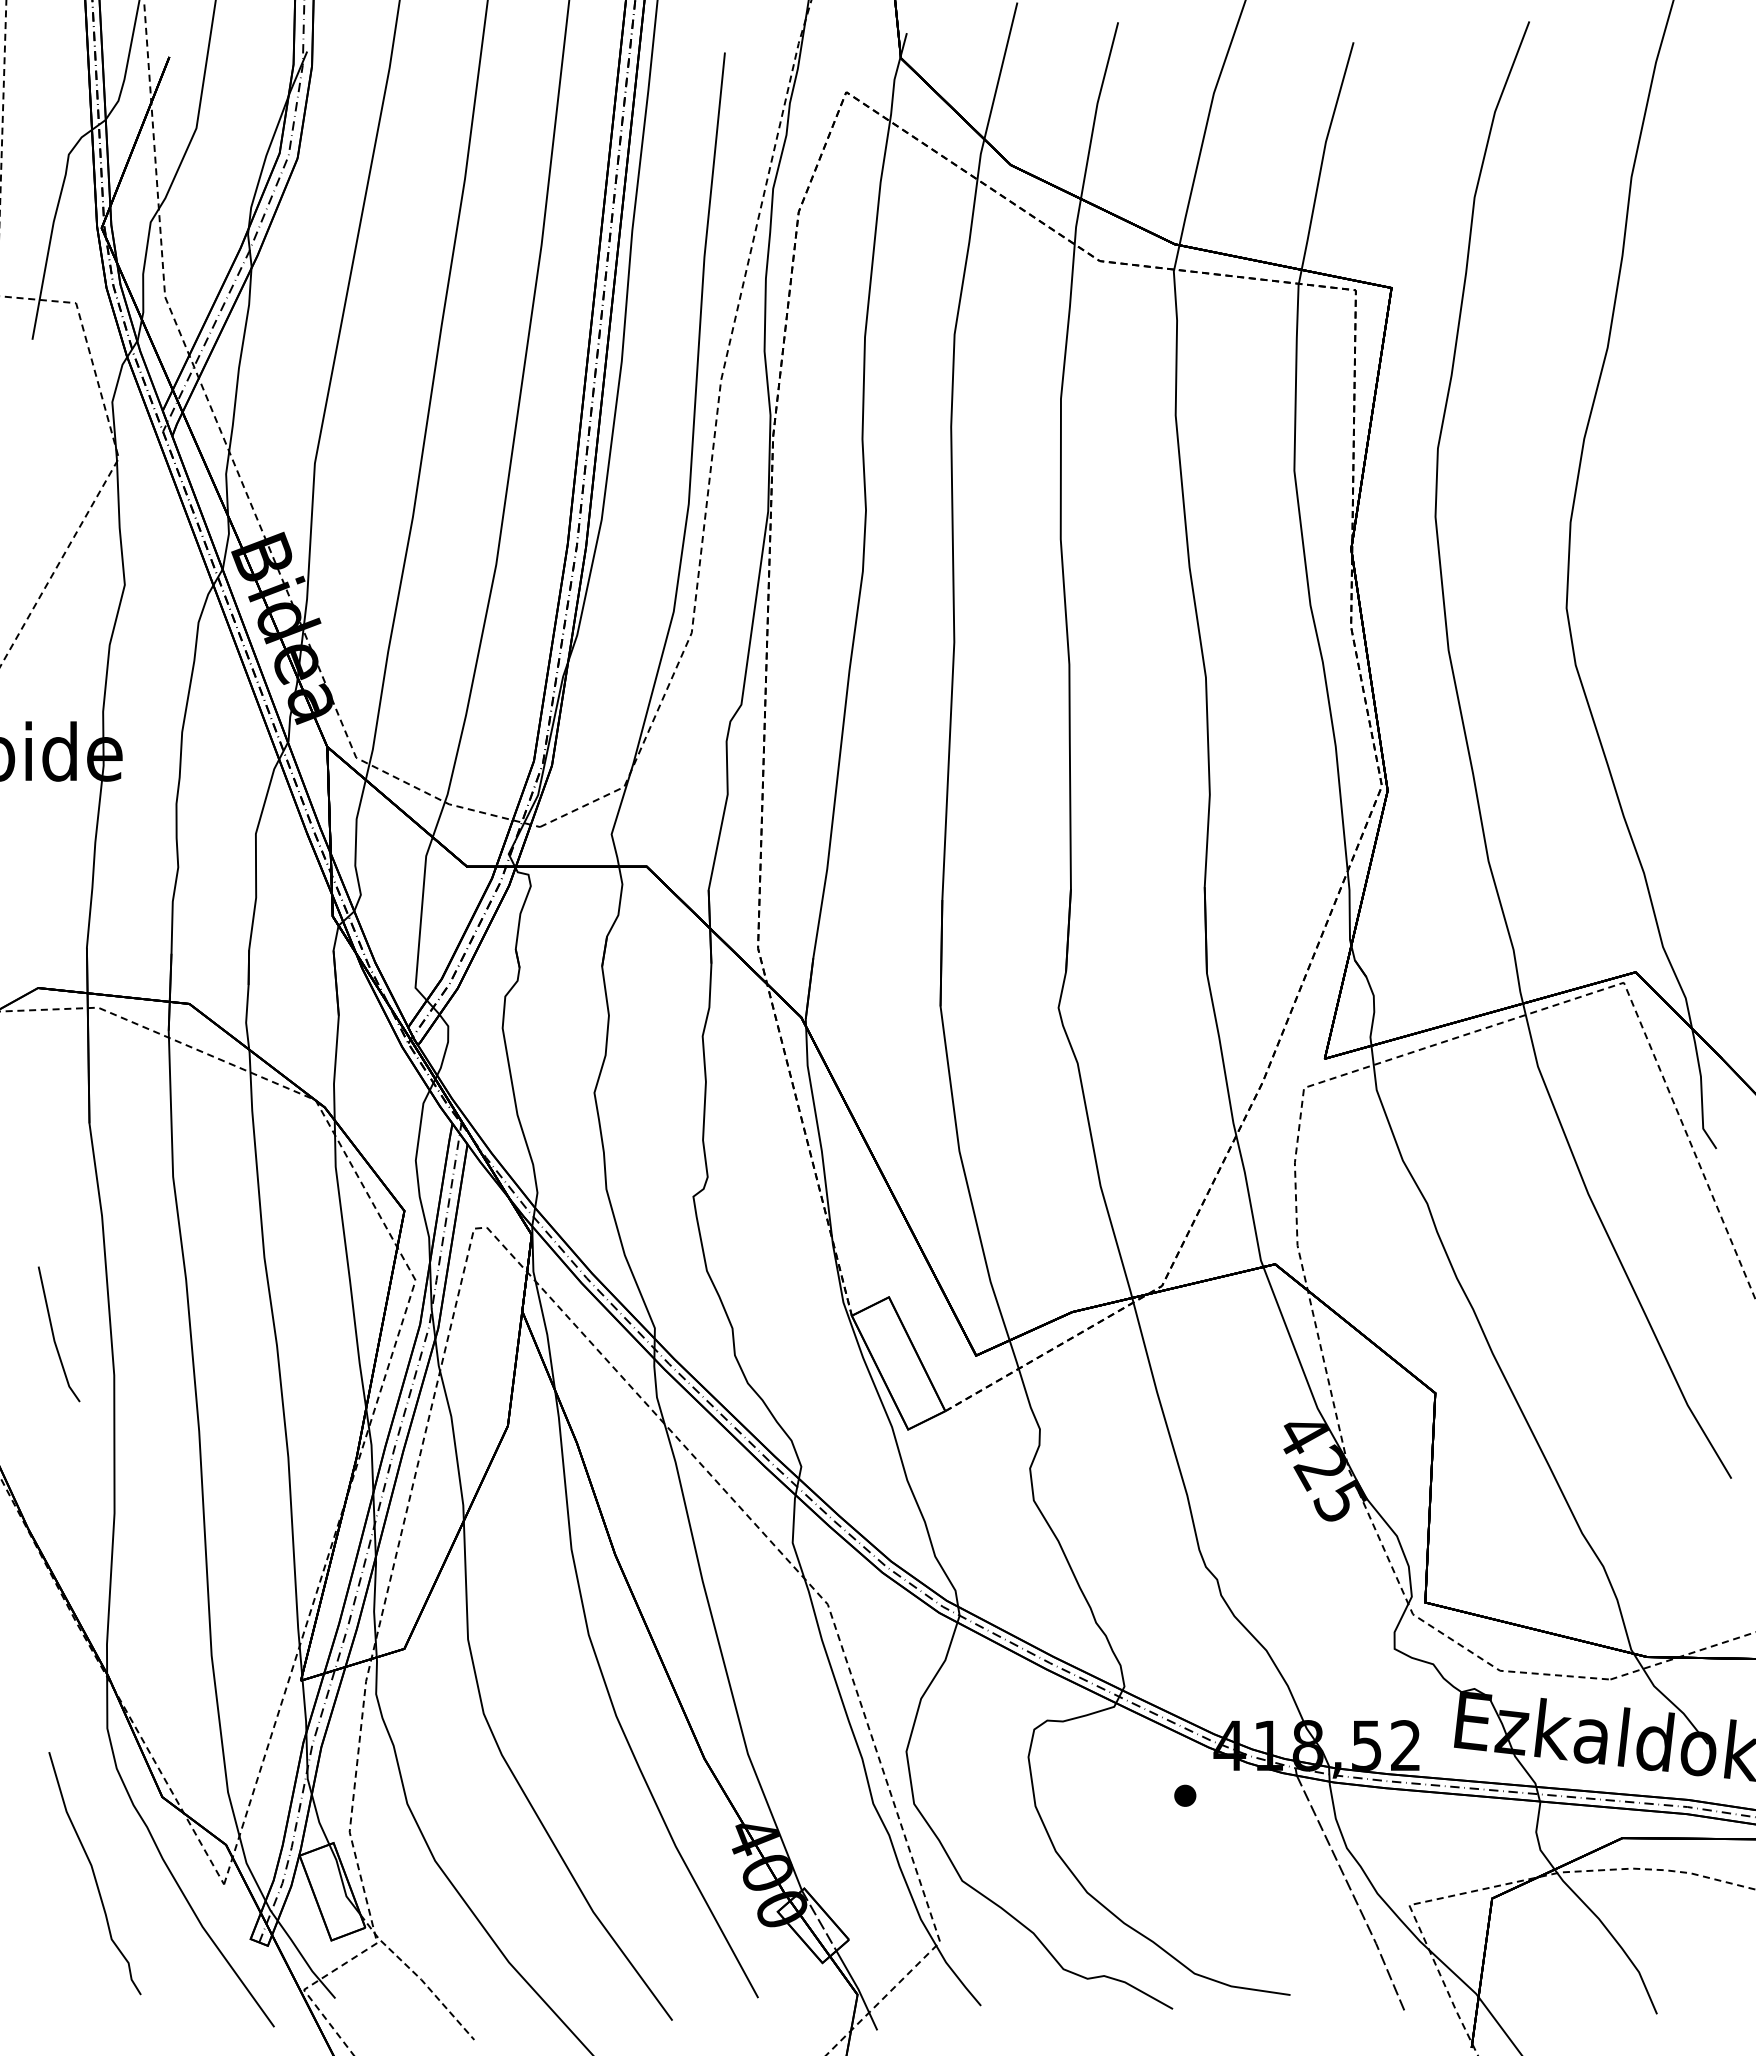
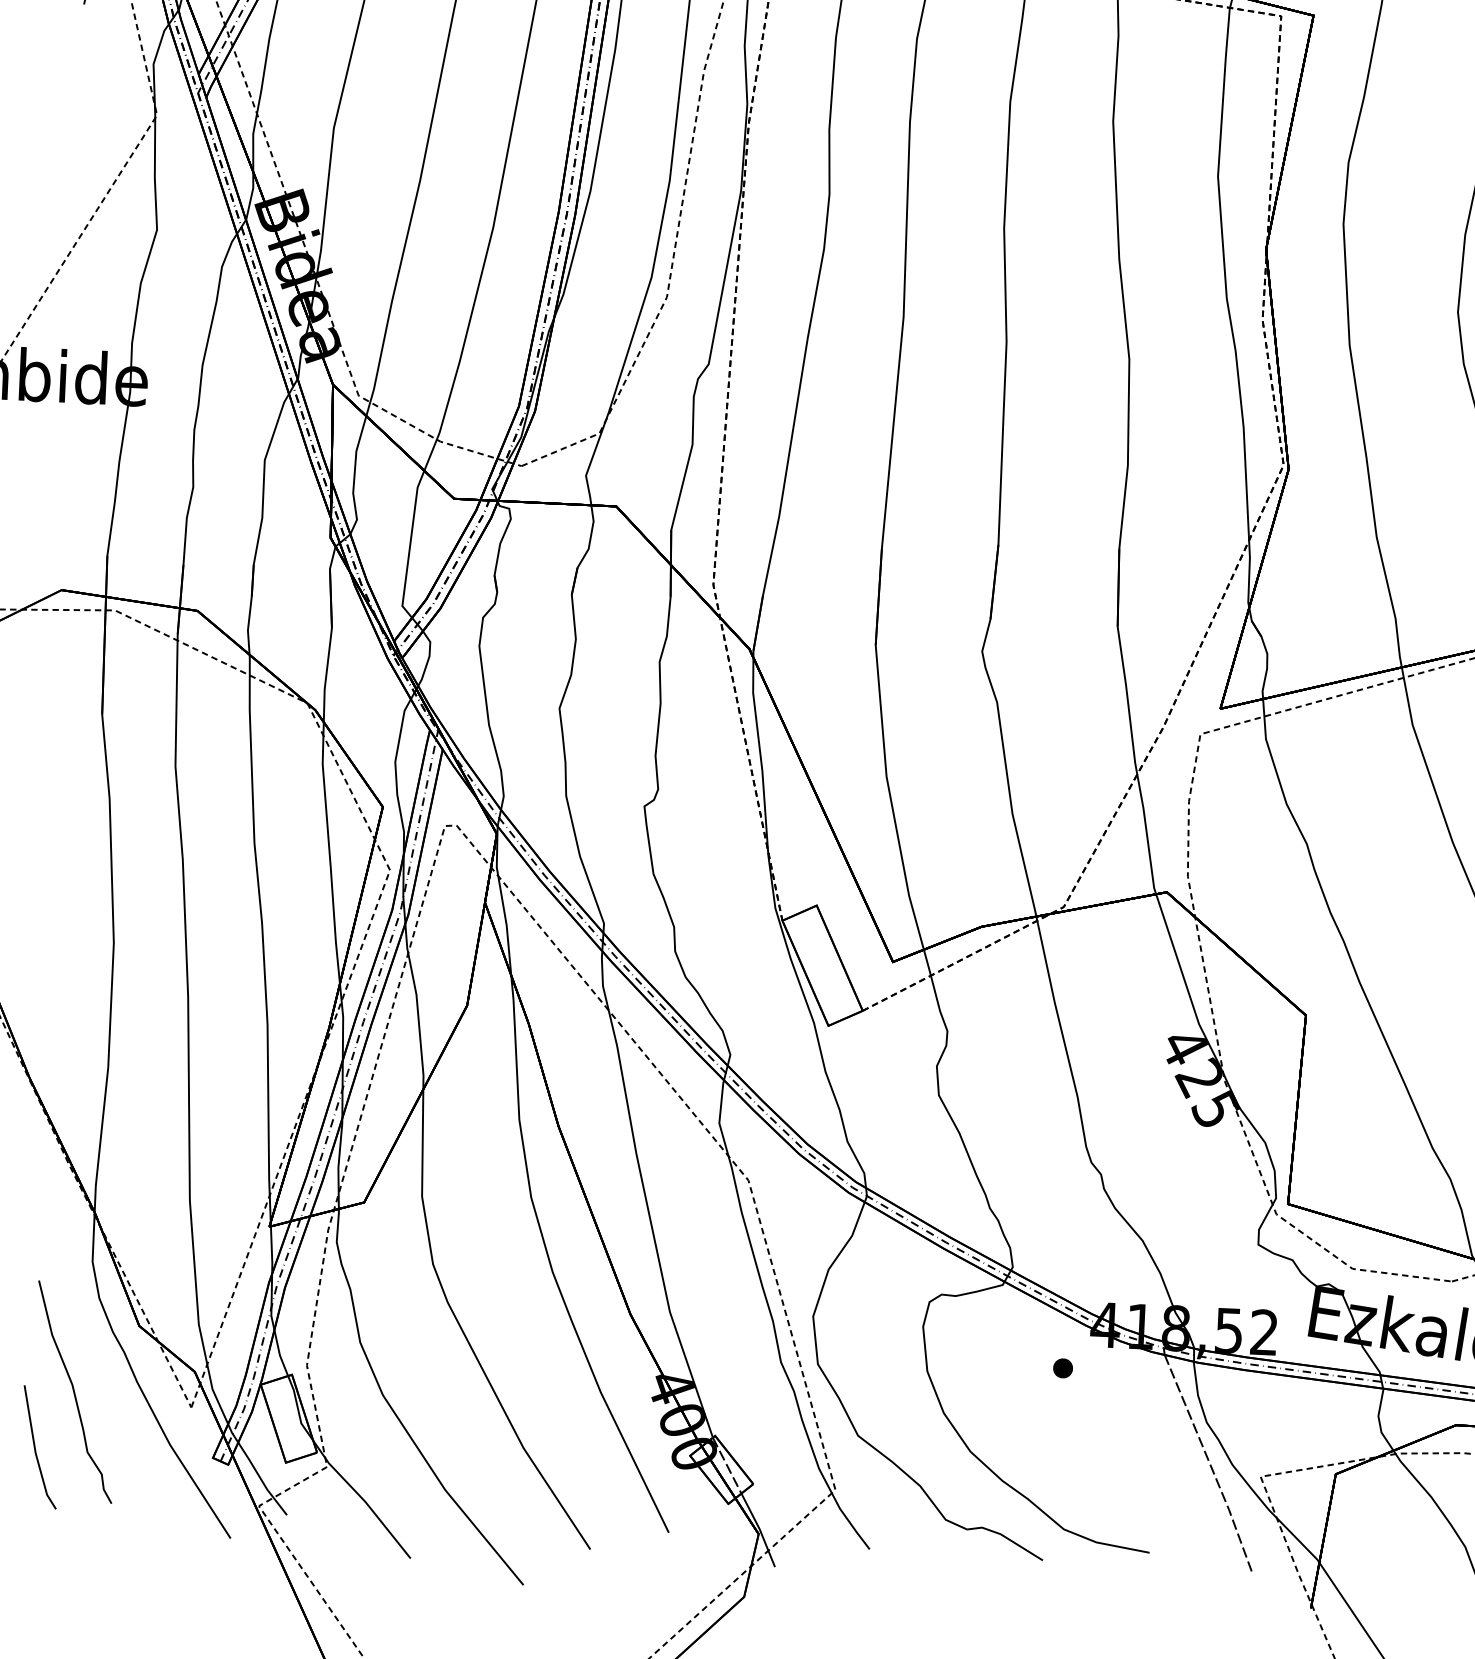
line: (54, 1335) -> (35, 1448), moved
line: (418, 1976) -> (362, 1498), dashed -> solid

